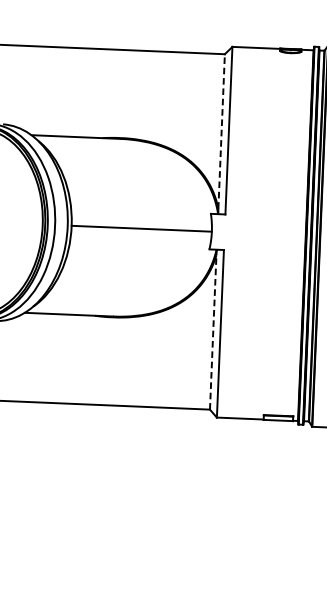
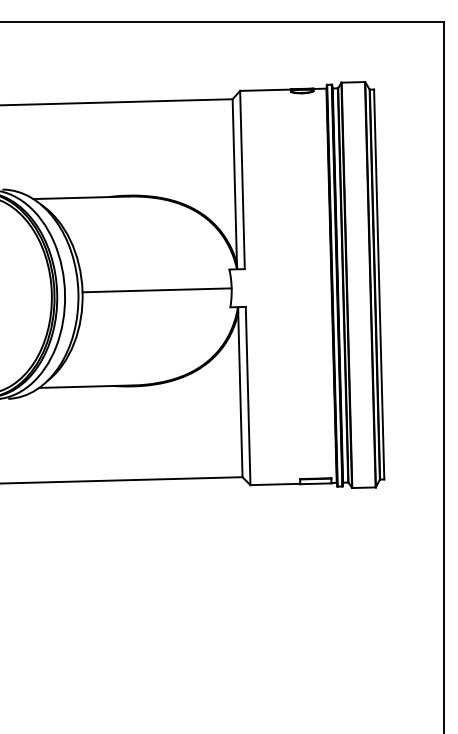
line: (221, 130) -> (234, 180), dashed -> solid
line: (213, 331) -> (240, 394), dashed -> solid

